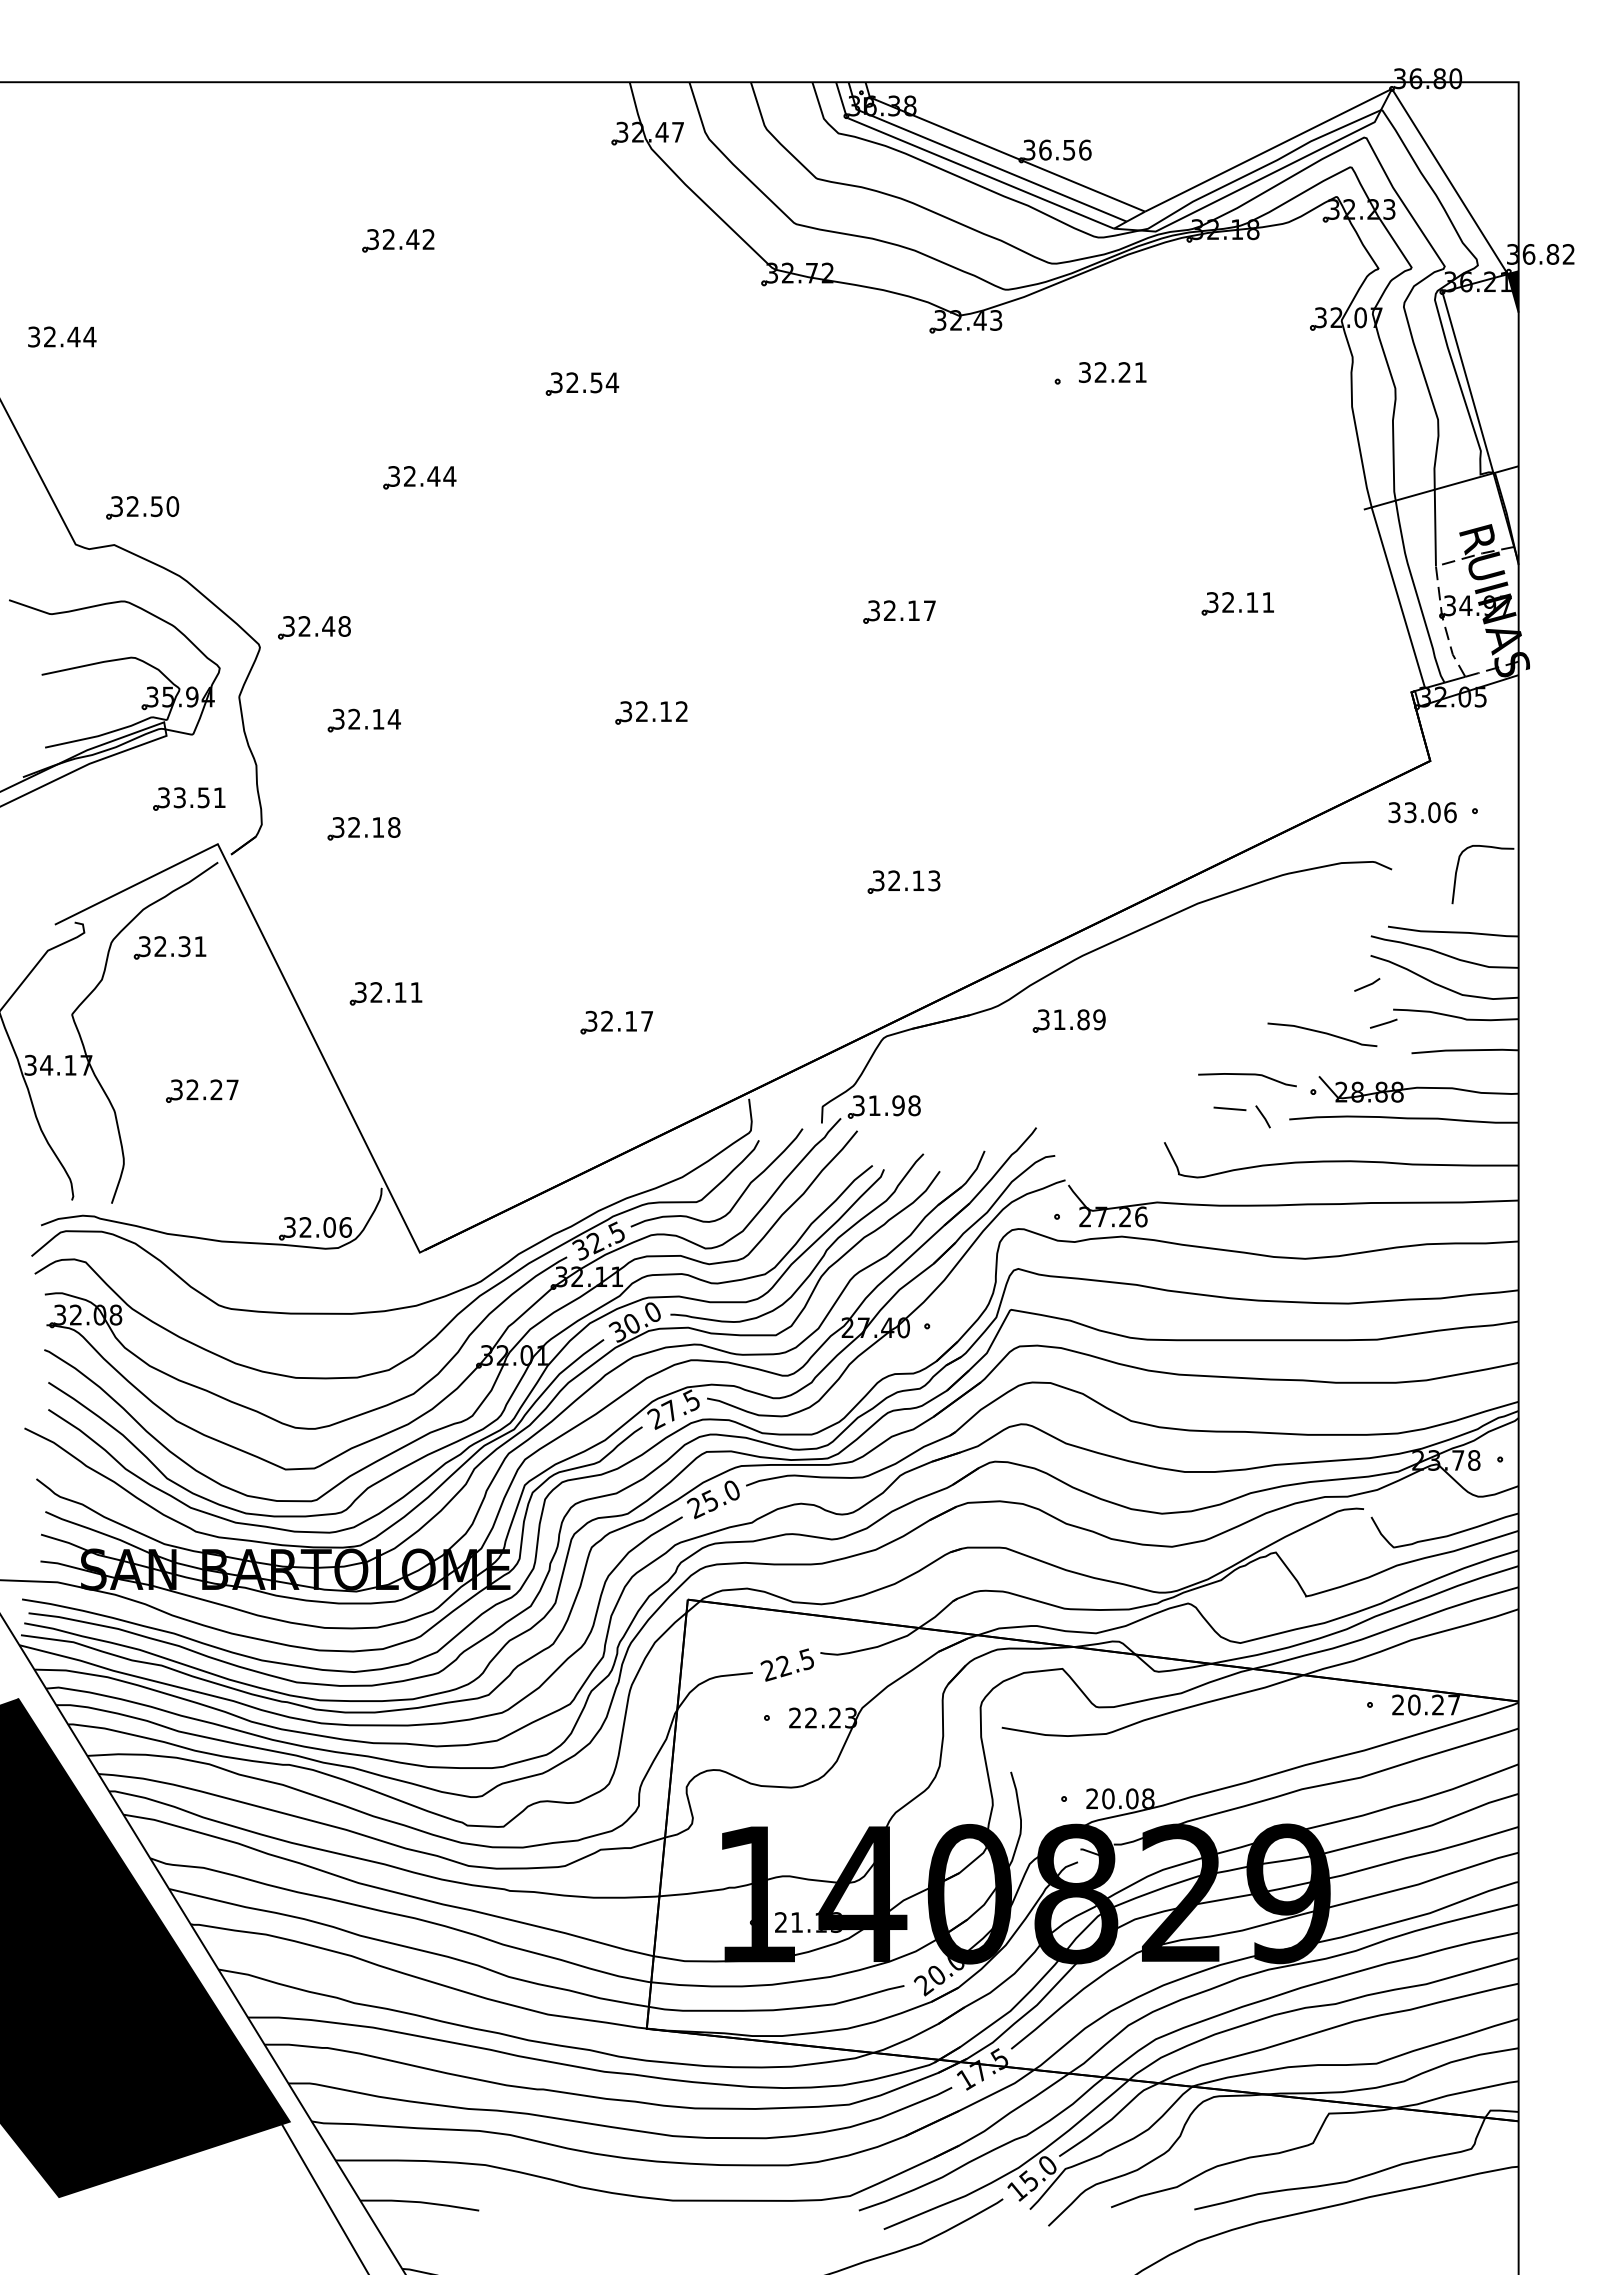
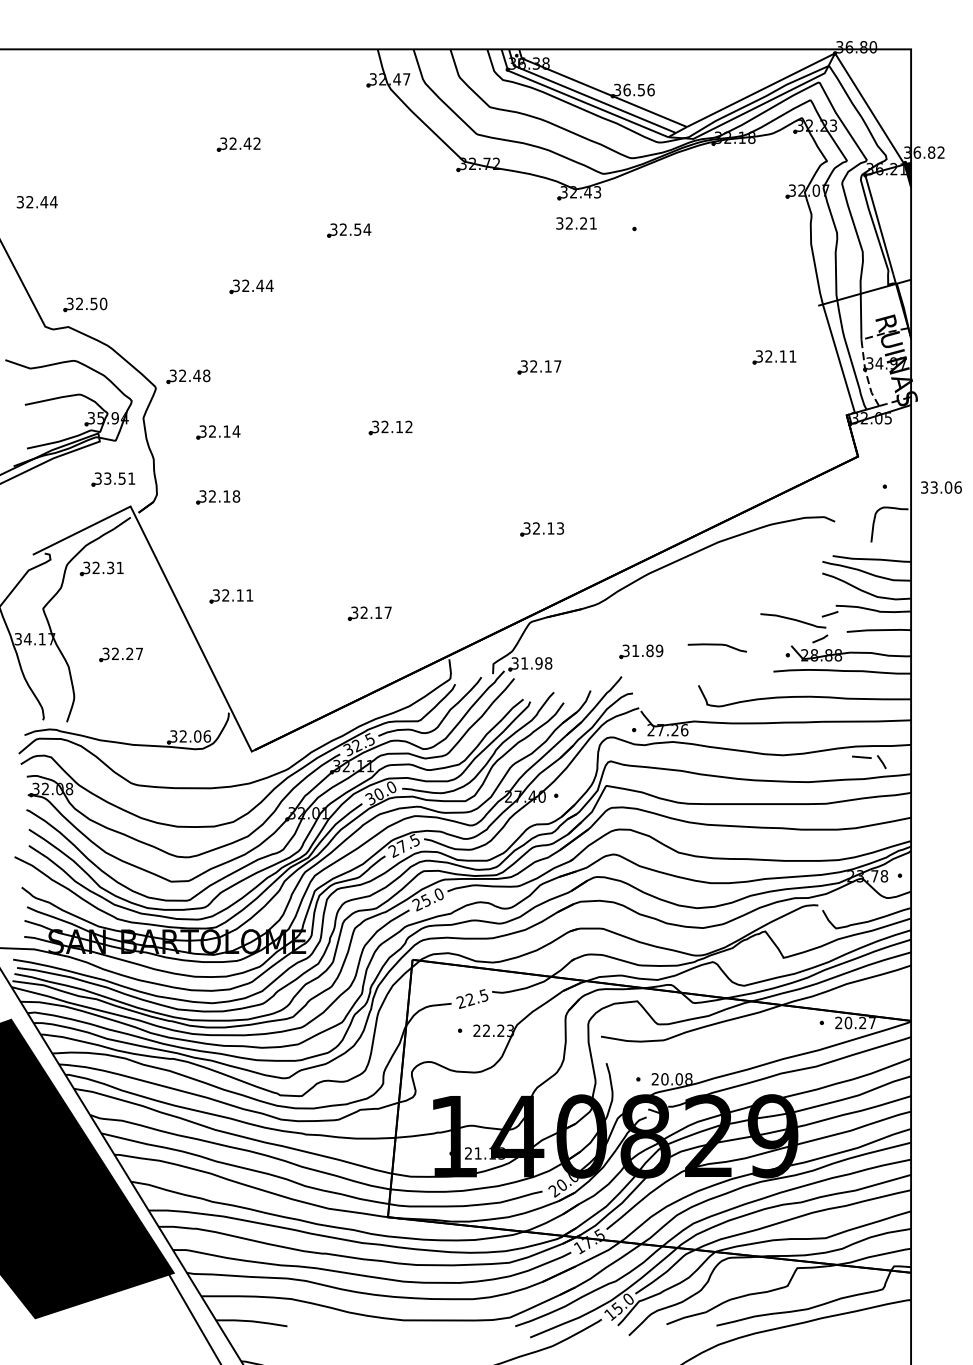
text: (1112, 372) -> (576, 223), moved
part: (1237, 604) -> (774, 357), moved
text: (1422, 812) -> (941, 487), moved
line: (1367, 984) -> (820, 638), moved
part: (1069, 1020) -> (641, 651), moved
curve: (1246, 1075) -> (716, 645), moved
part: (1242, 1117) -> (869, 762), moved

